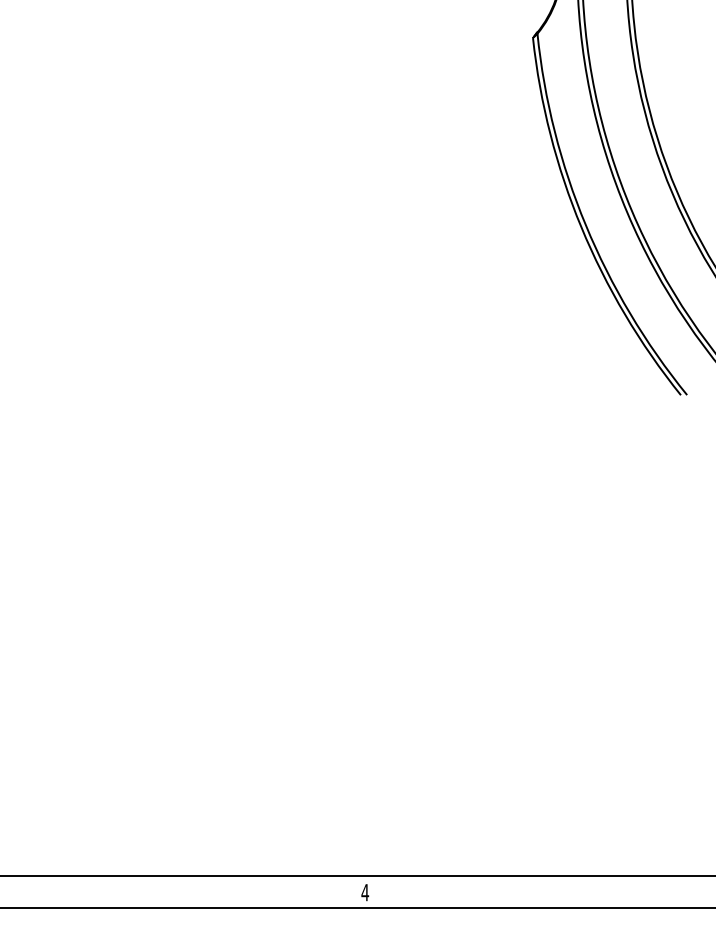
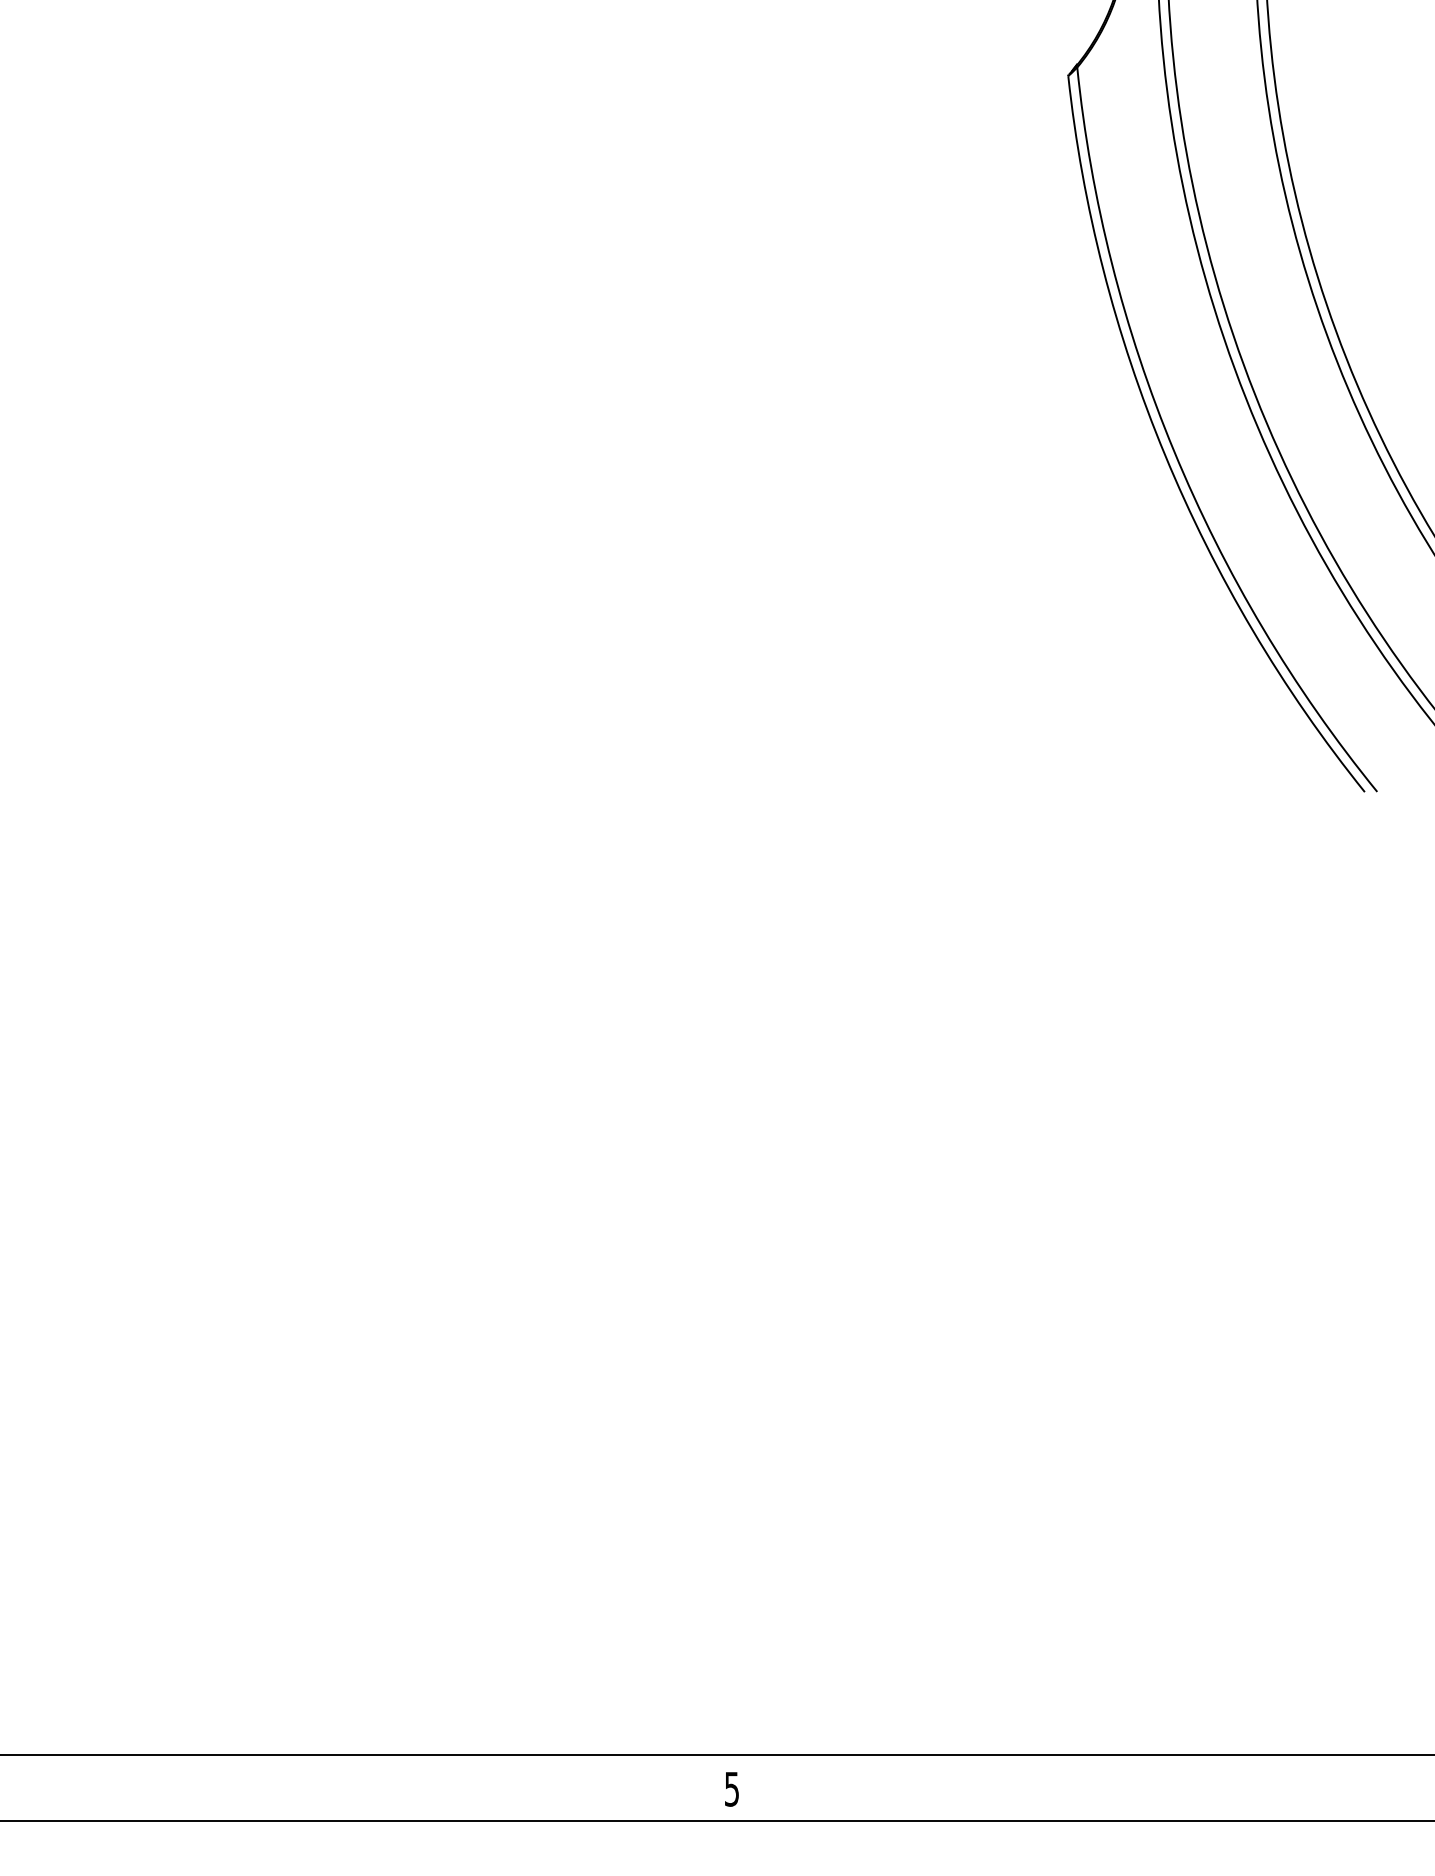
text: (365, 892) -> (732, 1788), 4 -> 5

